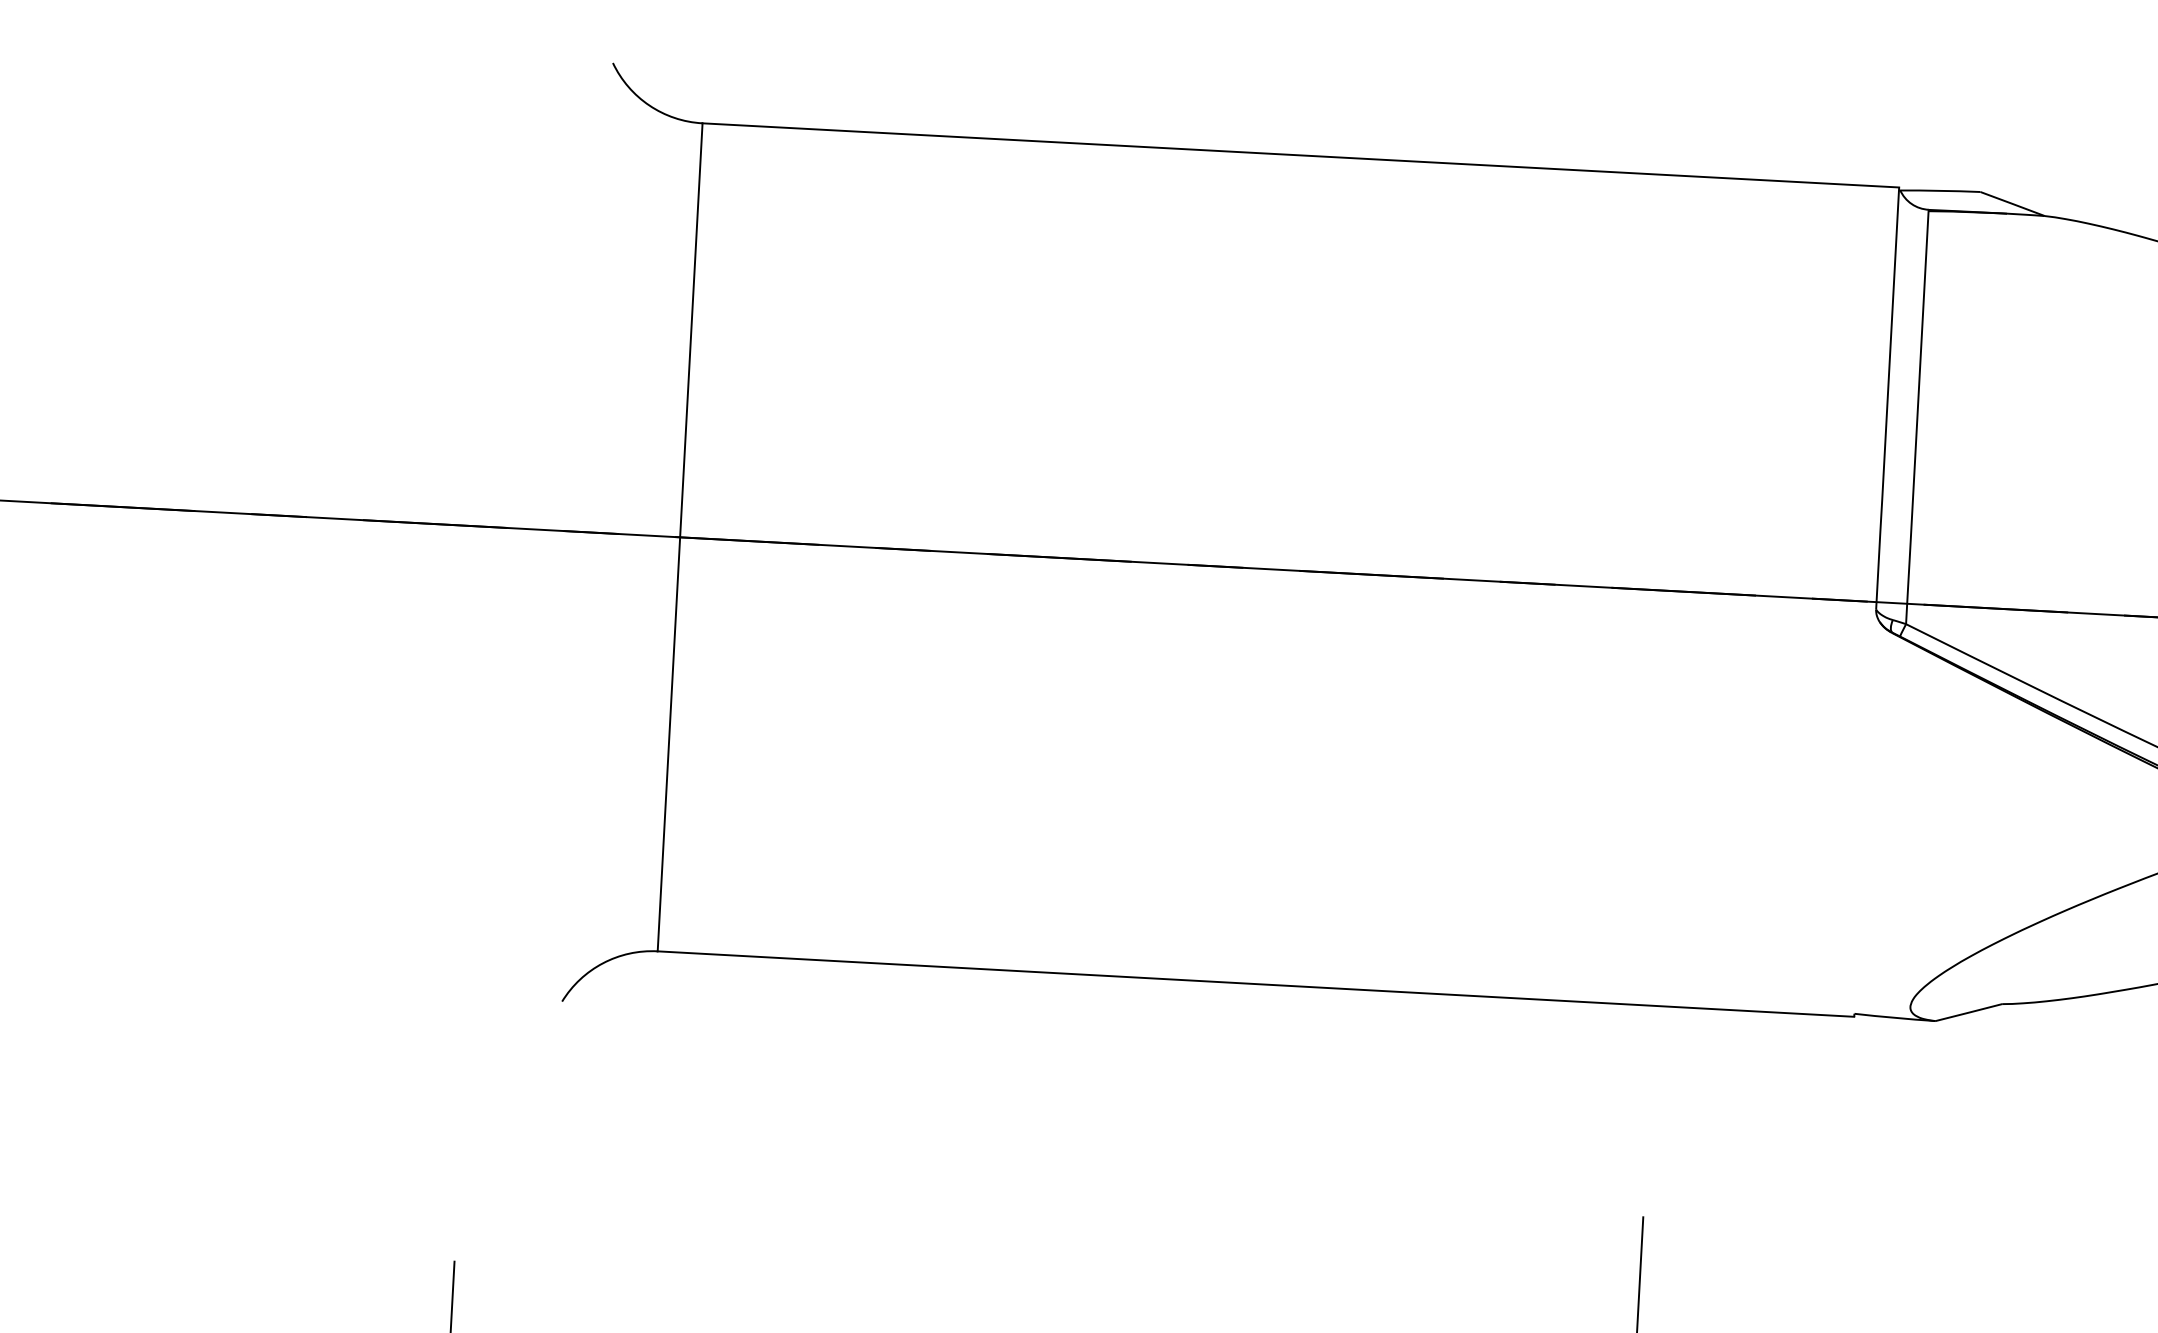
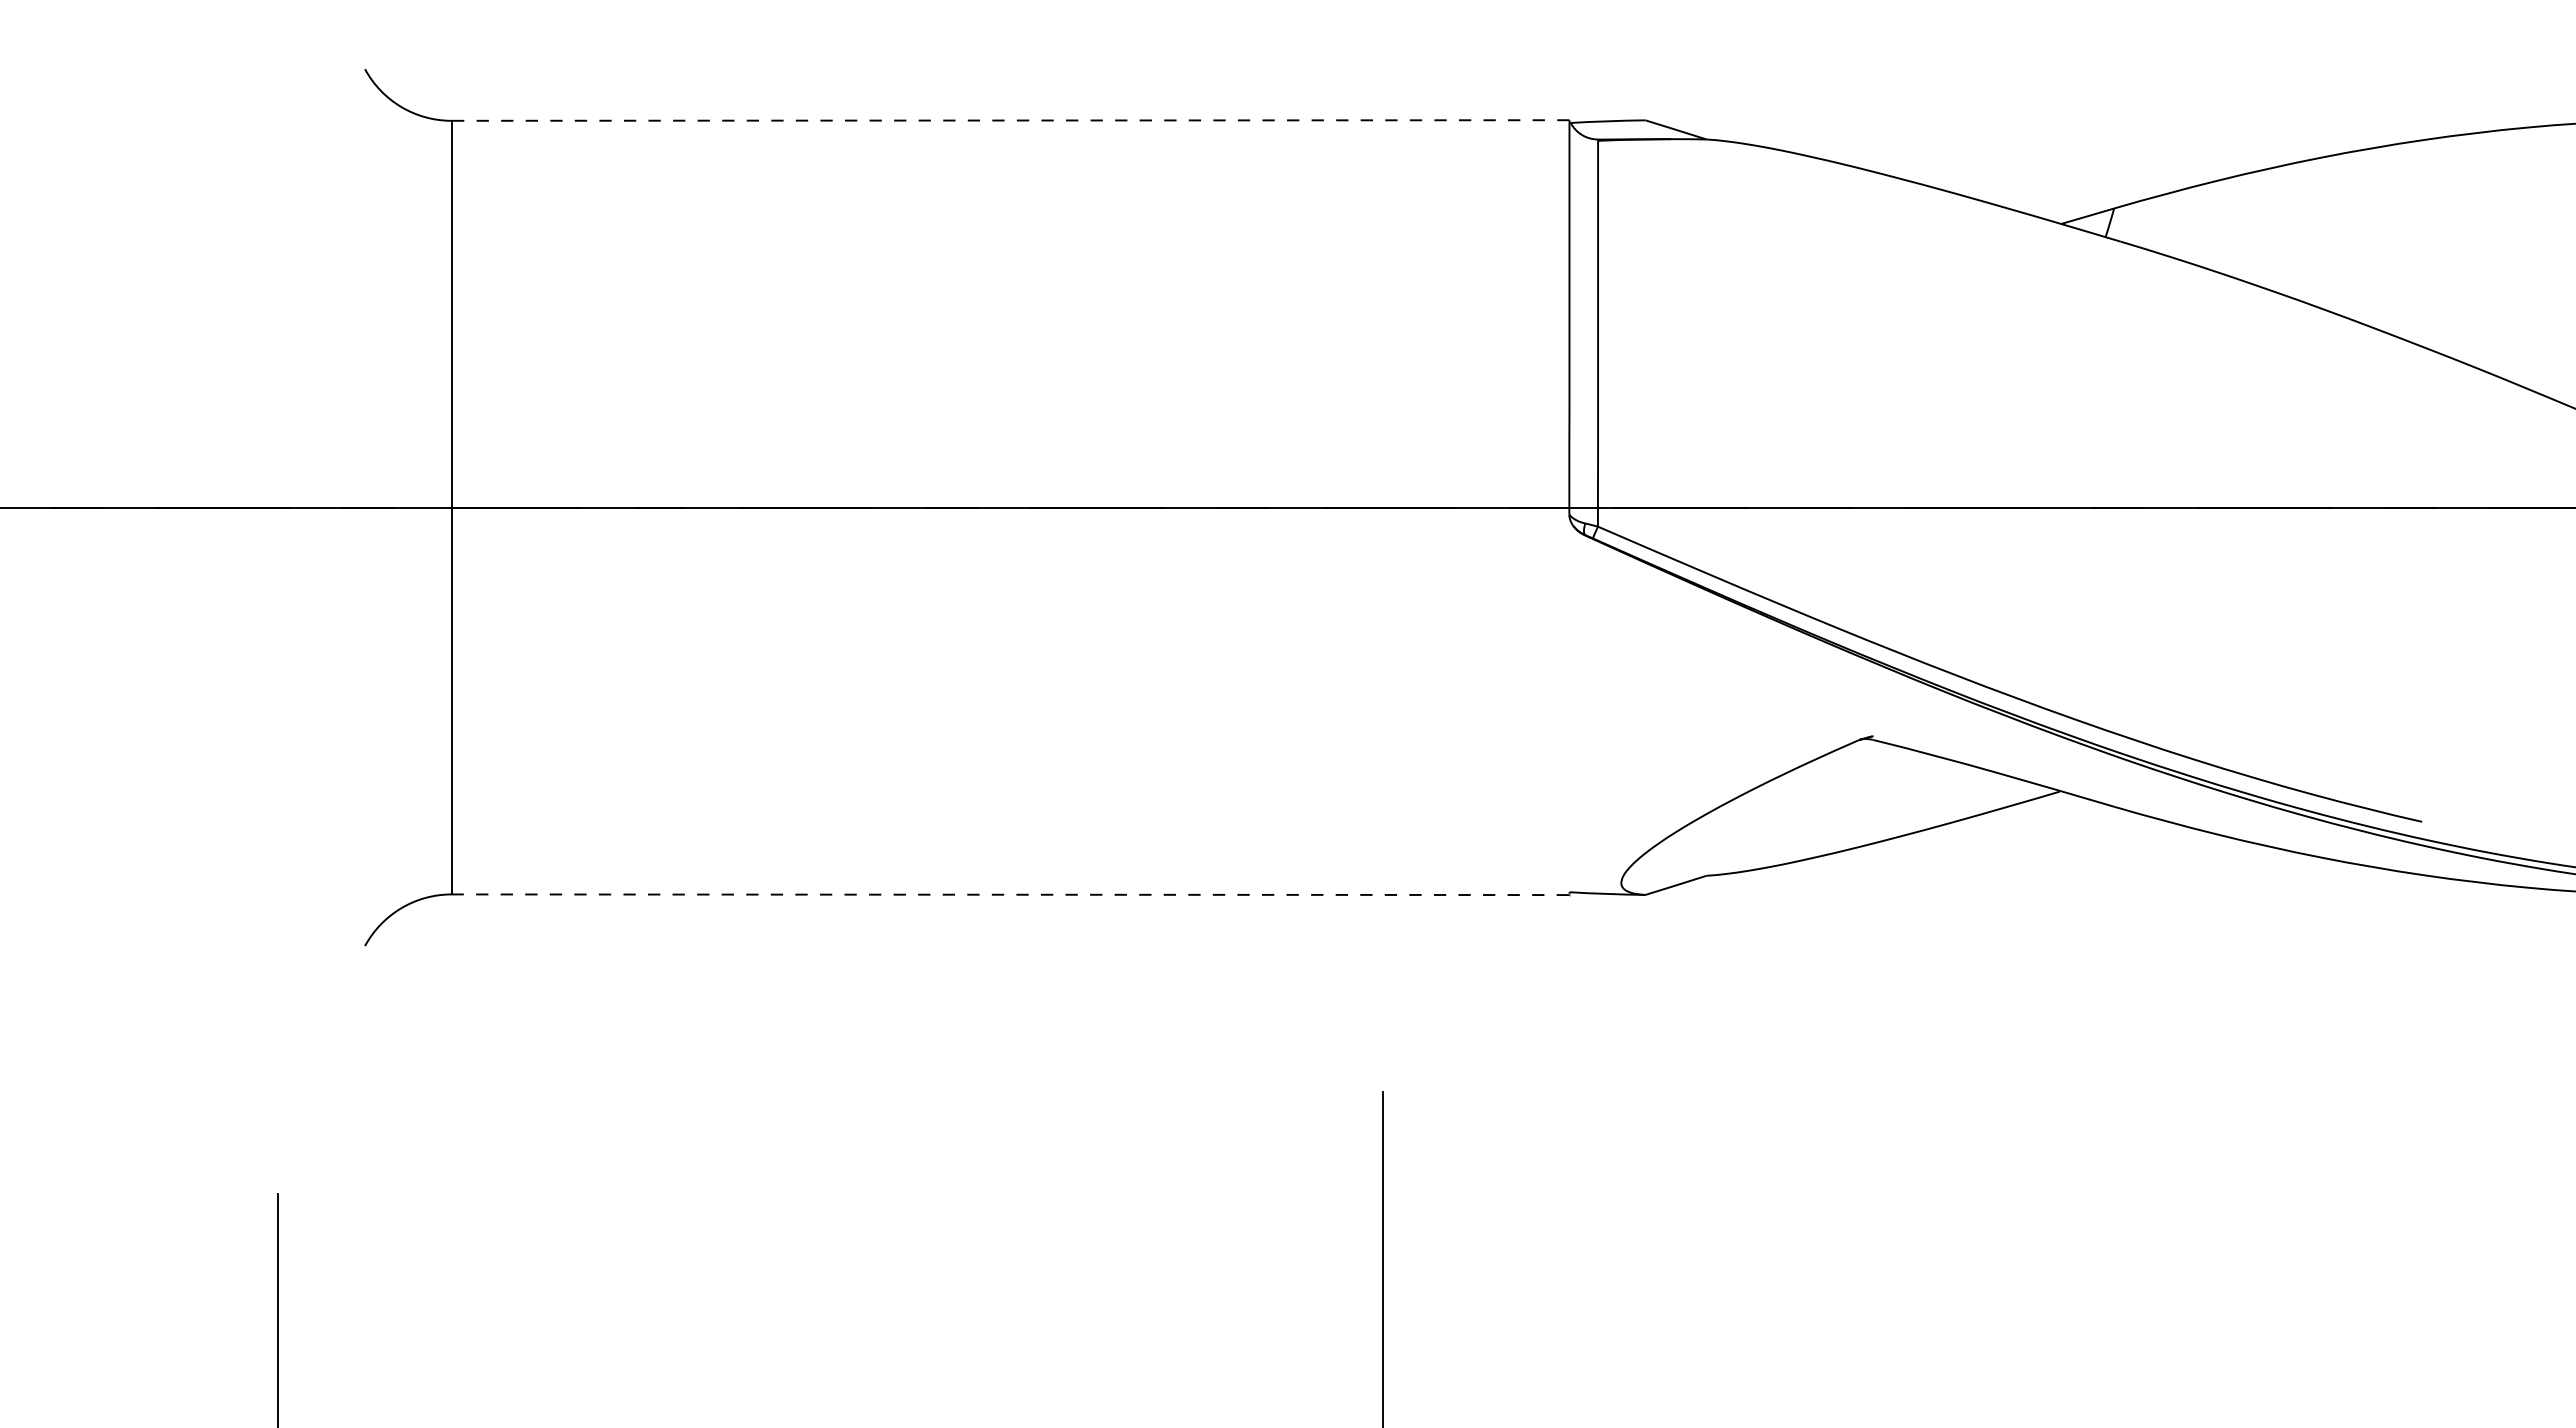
line: (1300, 155) -> (1010, 120), solid -> dashed
line: (1255, 983) -> (1010, 894), solid -> dashed

